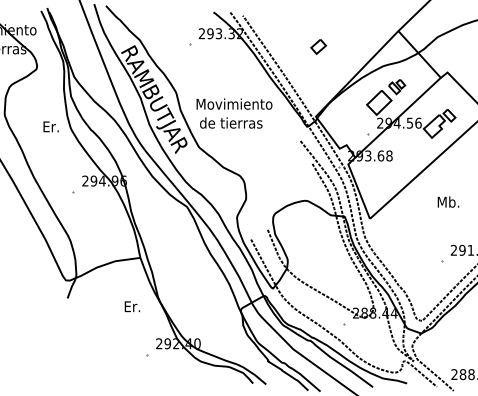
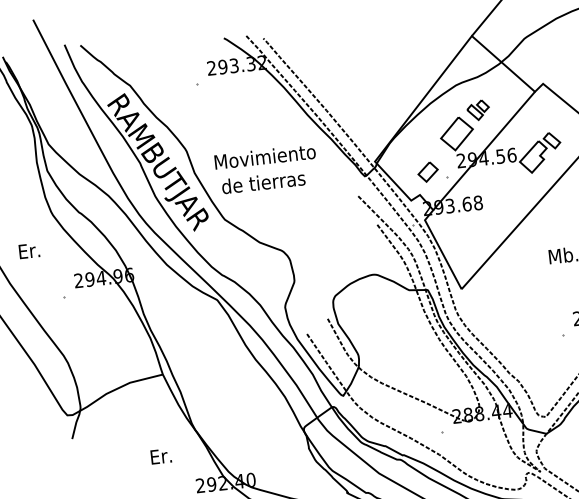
part: (318, 46) -> (427, 171), moved
text: (50, 126) -> (28, 250), moved
text: (132, 306) -> (161, 456), moved

